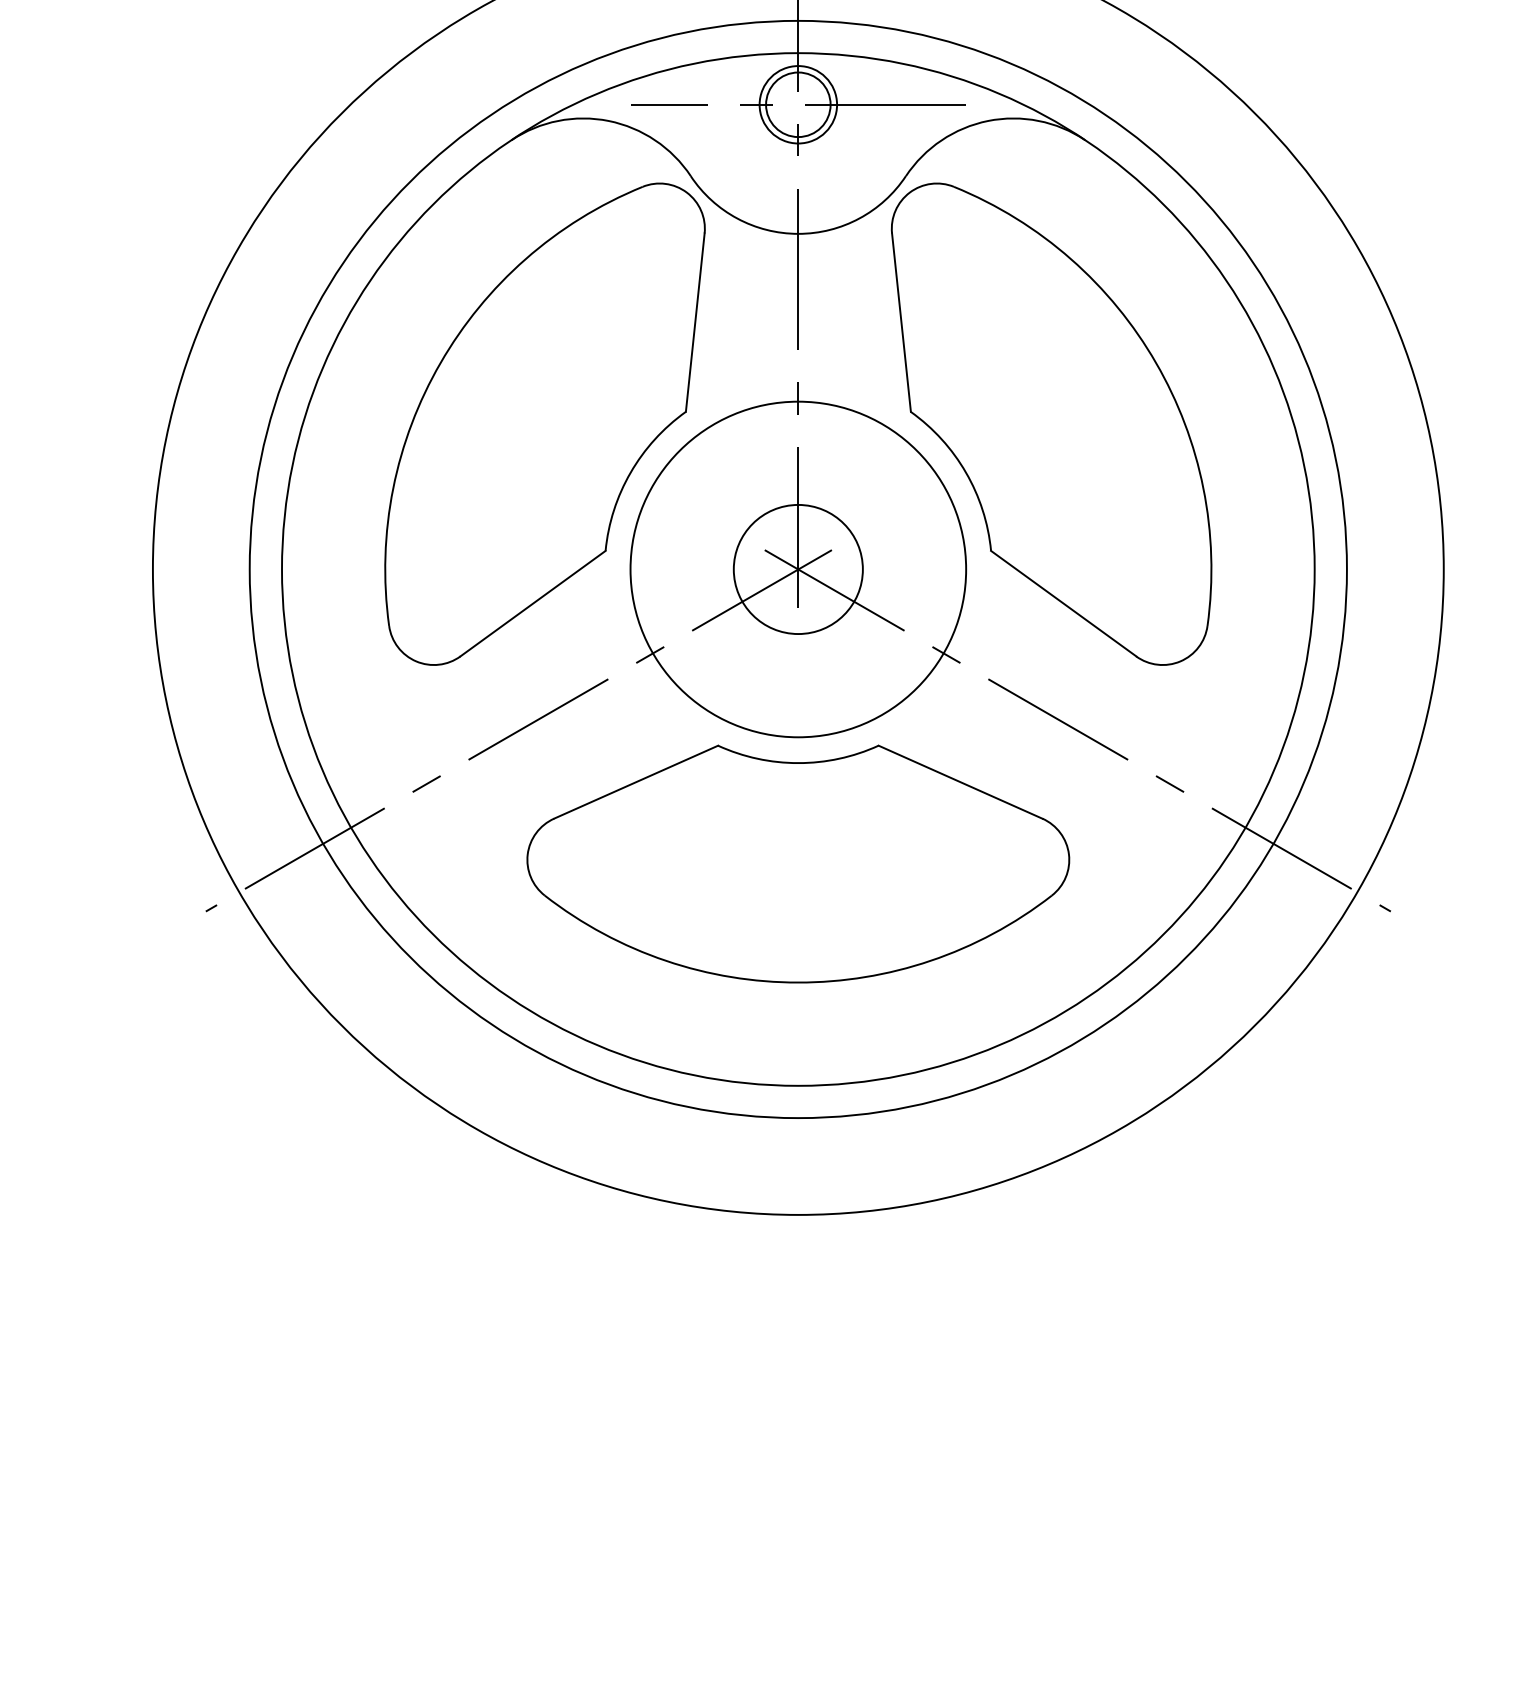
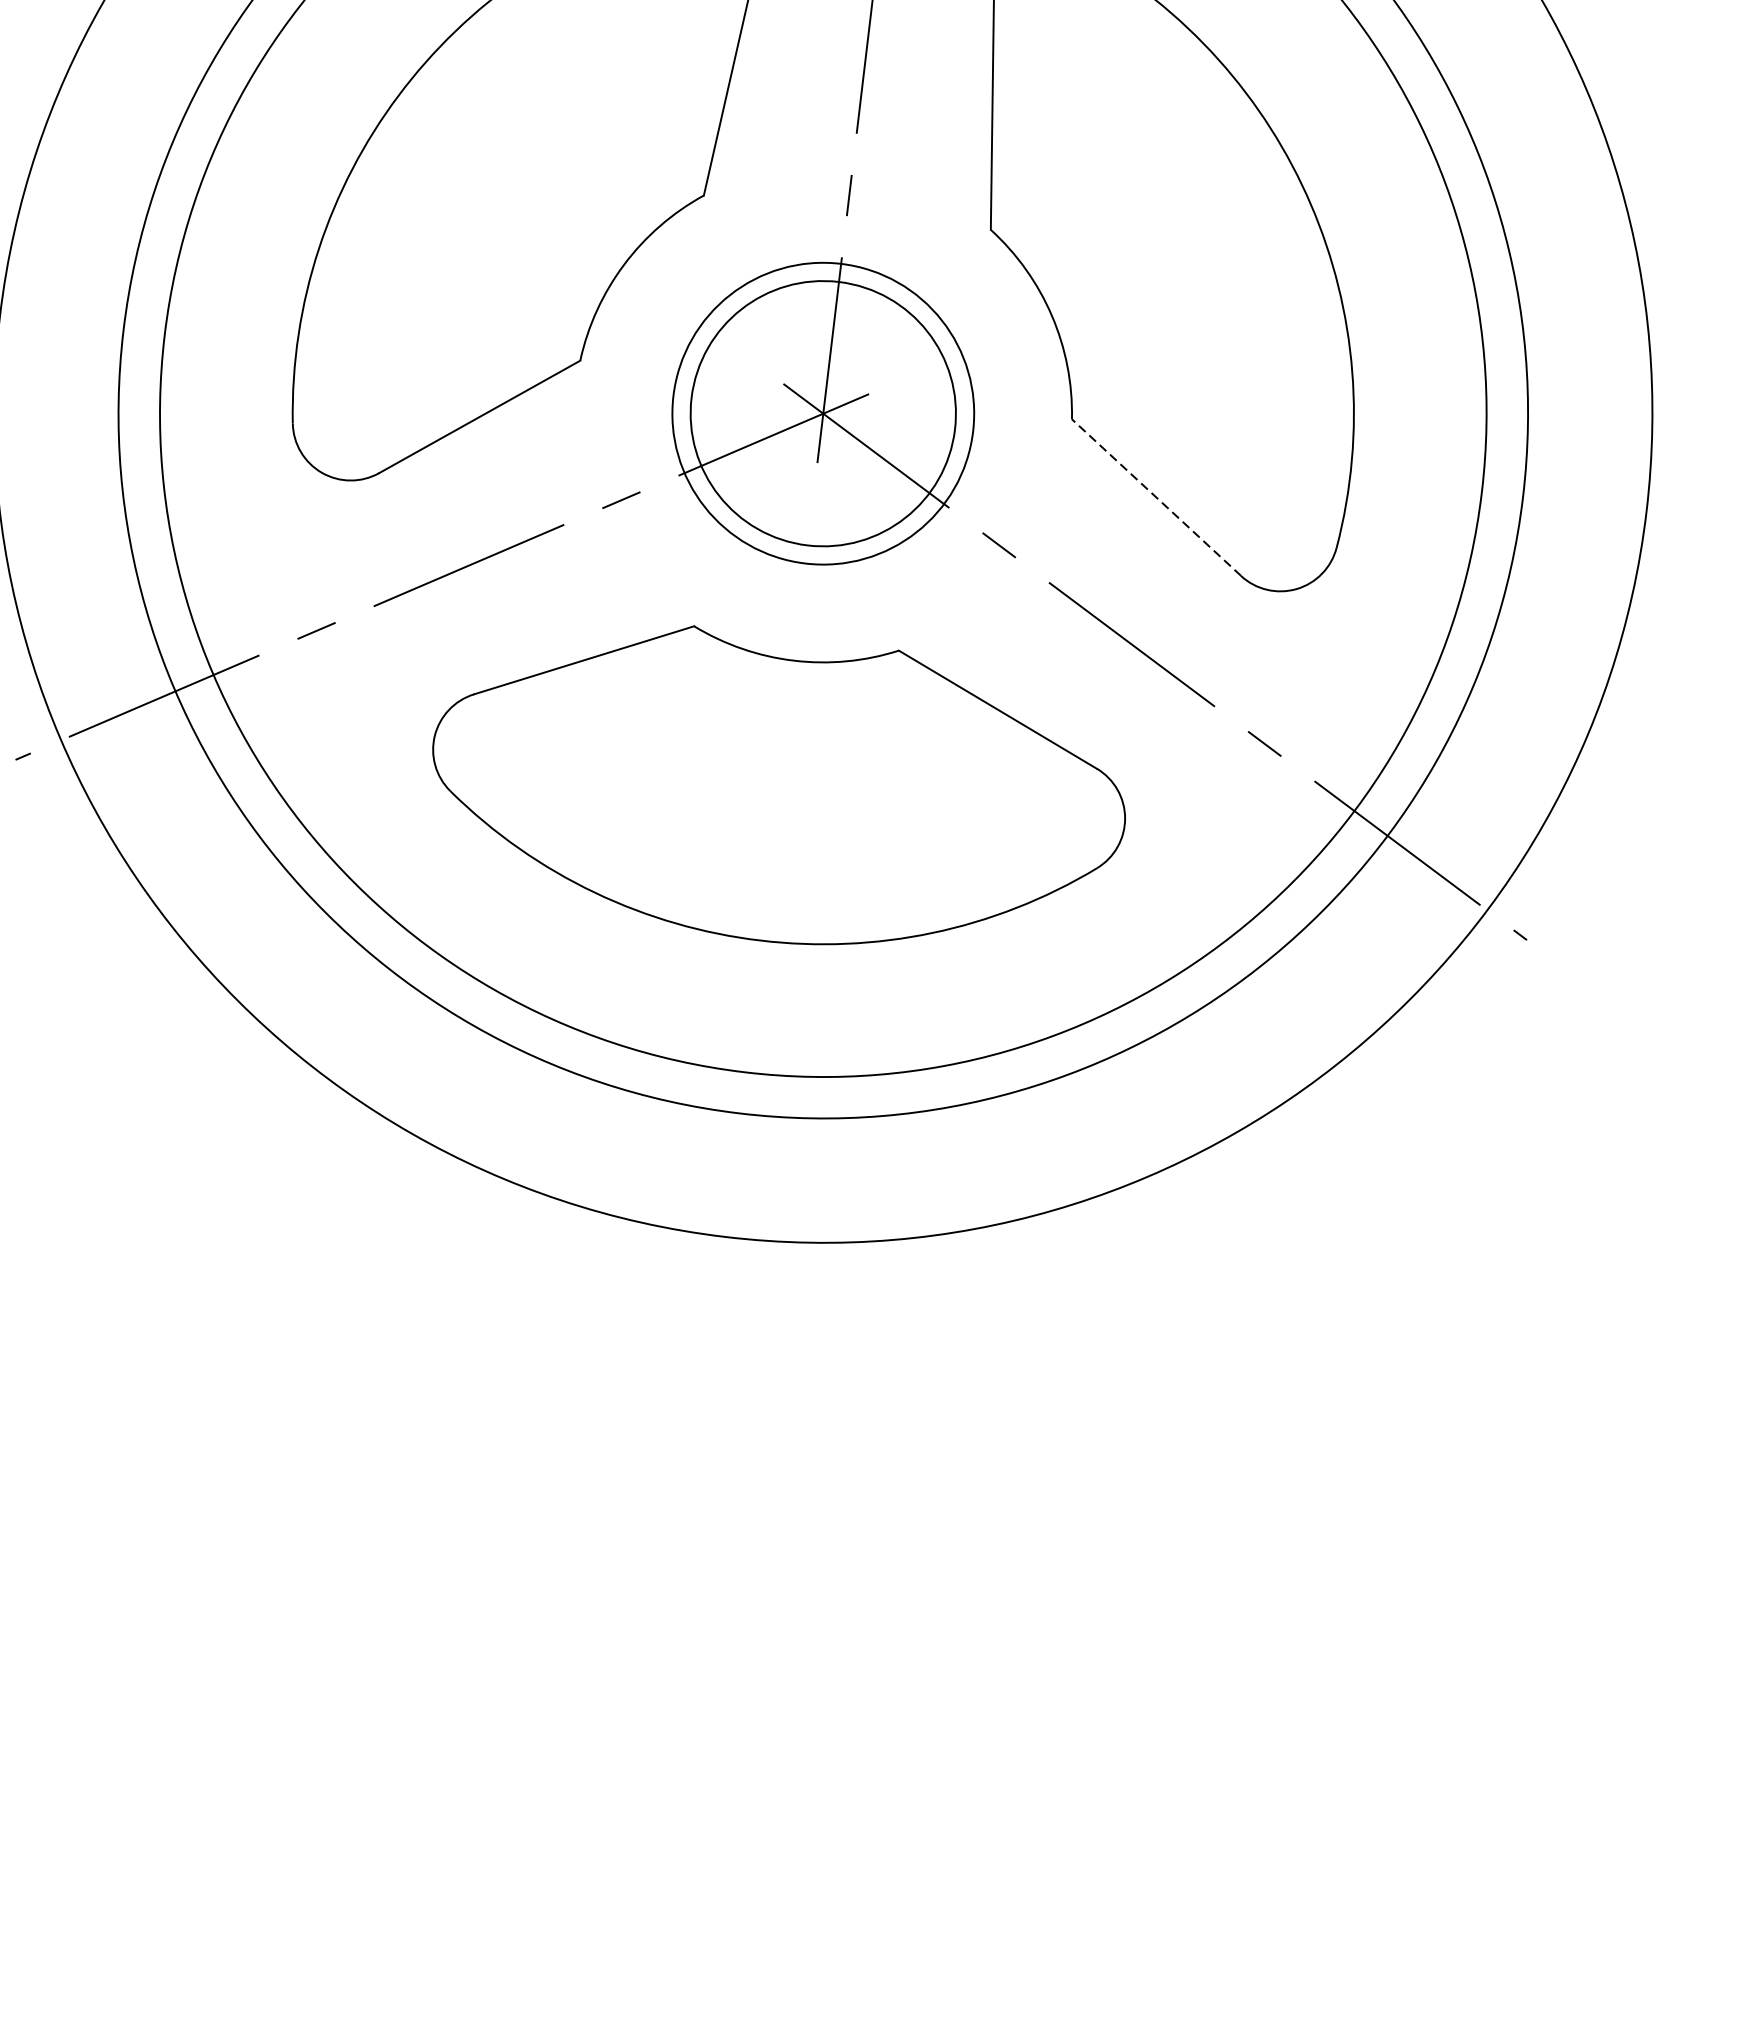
circle: (797, 569) -> (822, 413), size x1.6
circle: (798, 569) -> (823, 413), size x0.7
line: (1063, 603) -> (1156, 497), solid -> dashed

